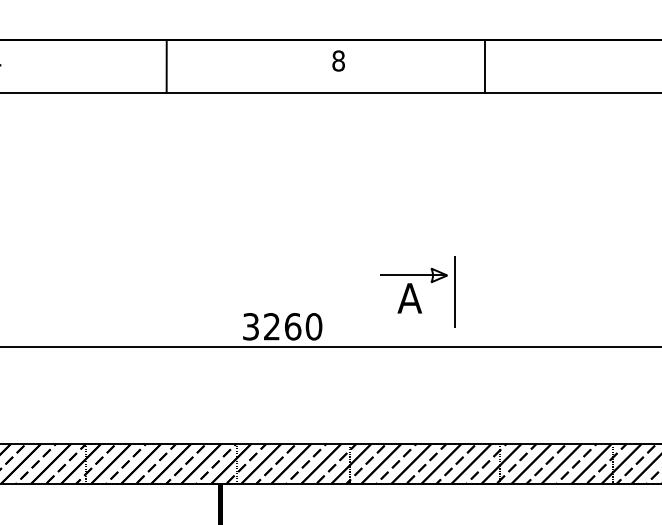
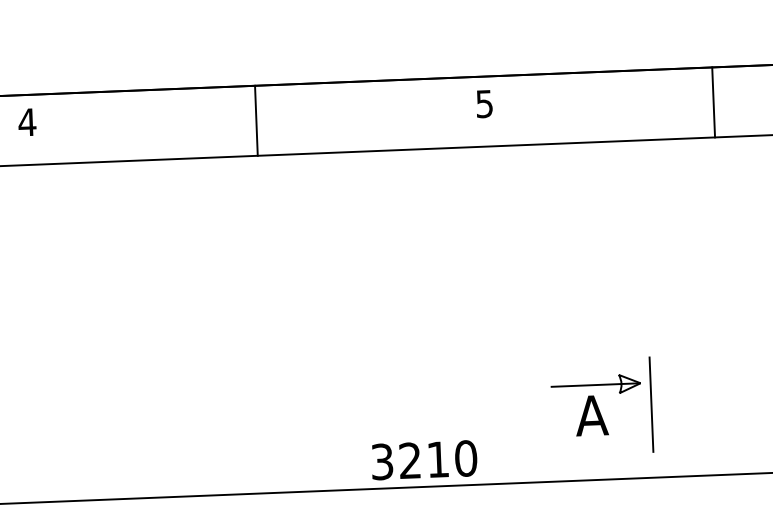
text: (338, 60) -> (484, 103), 8 -> 5
line: (484, 66) -> (713, 102), moved
text: (293, 326) -> (438, 459), 3260 -> 3210

